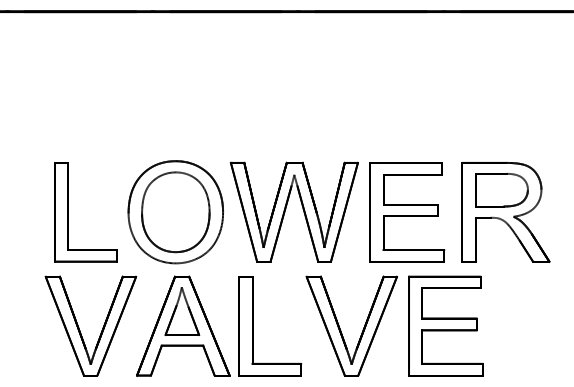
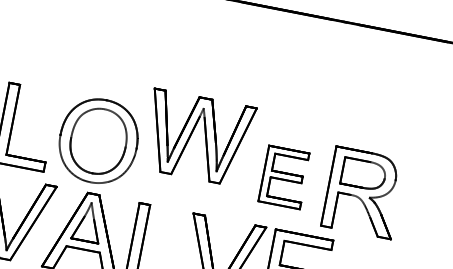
part: (286, 209) -> (192, 134), moved
part: (407, 212) -> (284, 177), size x0.7

